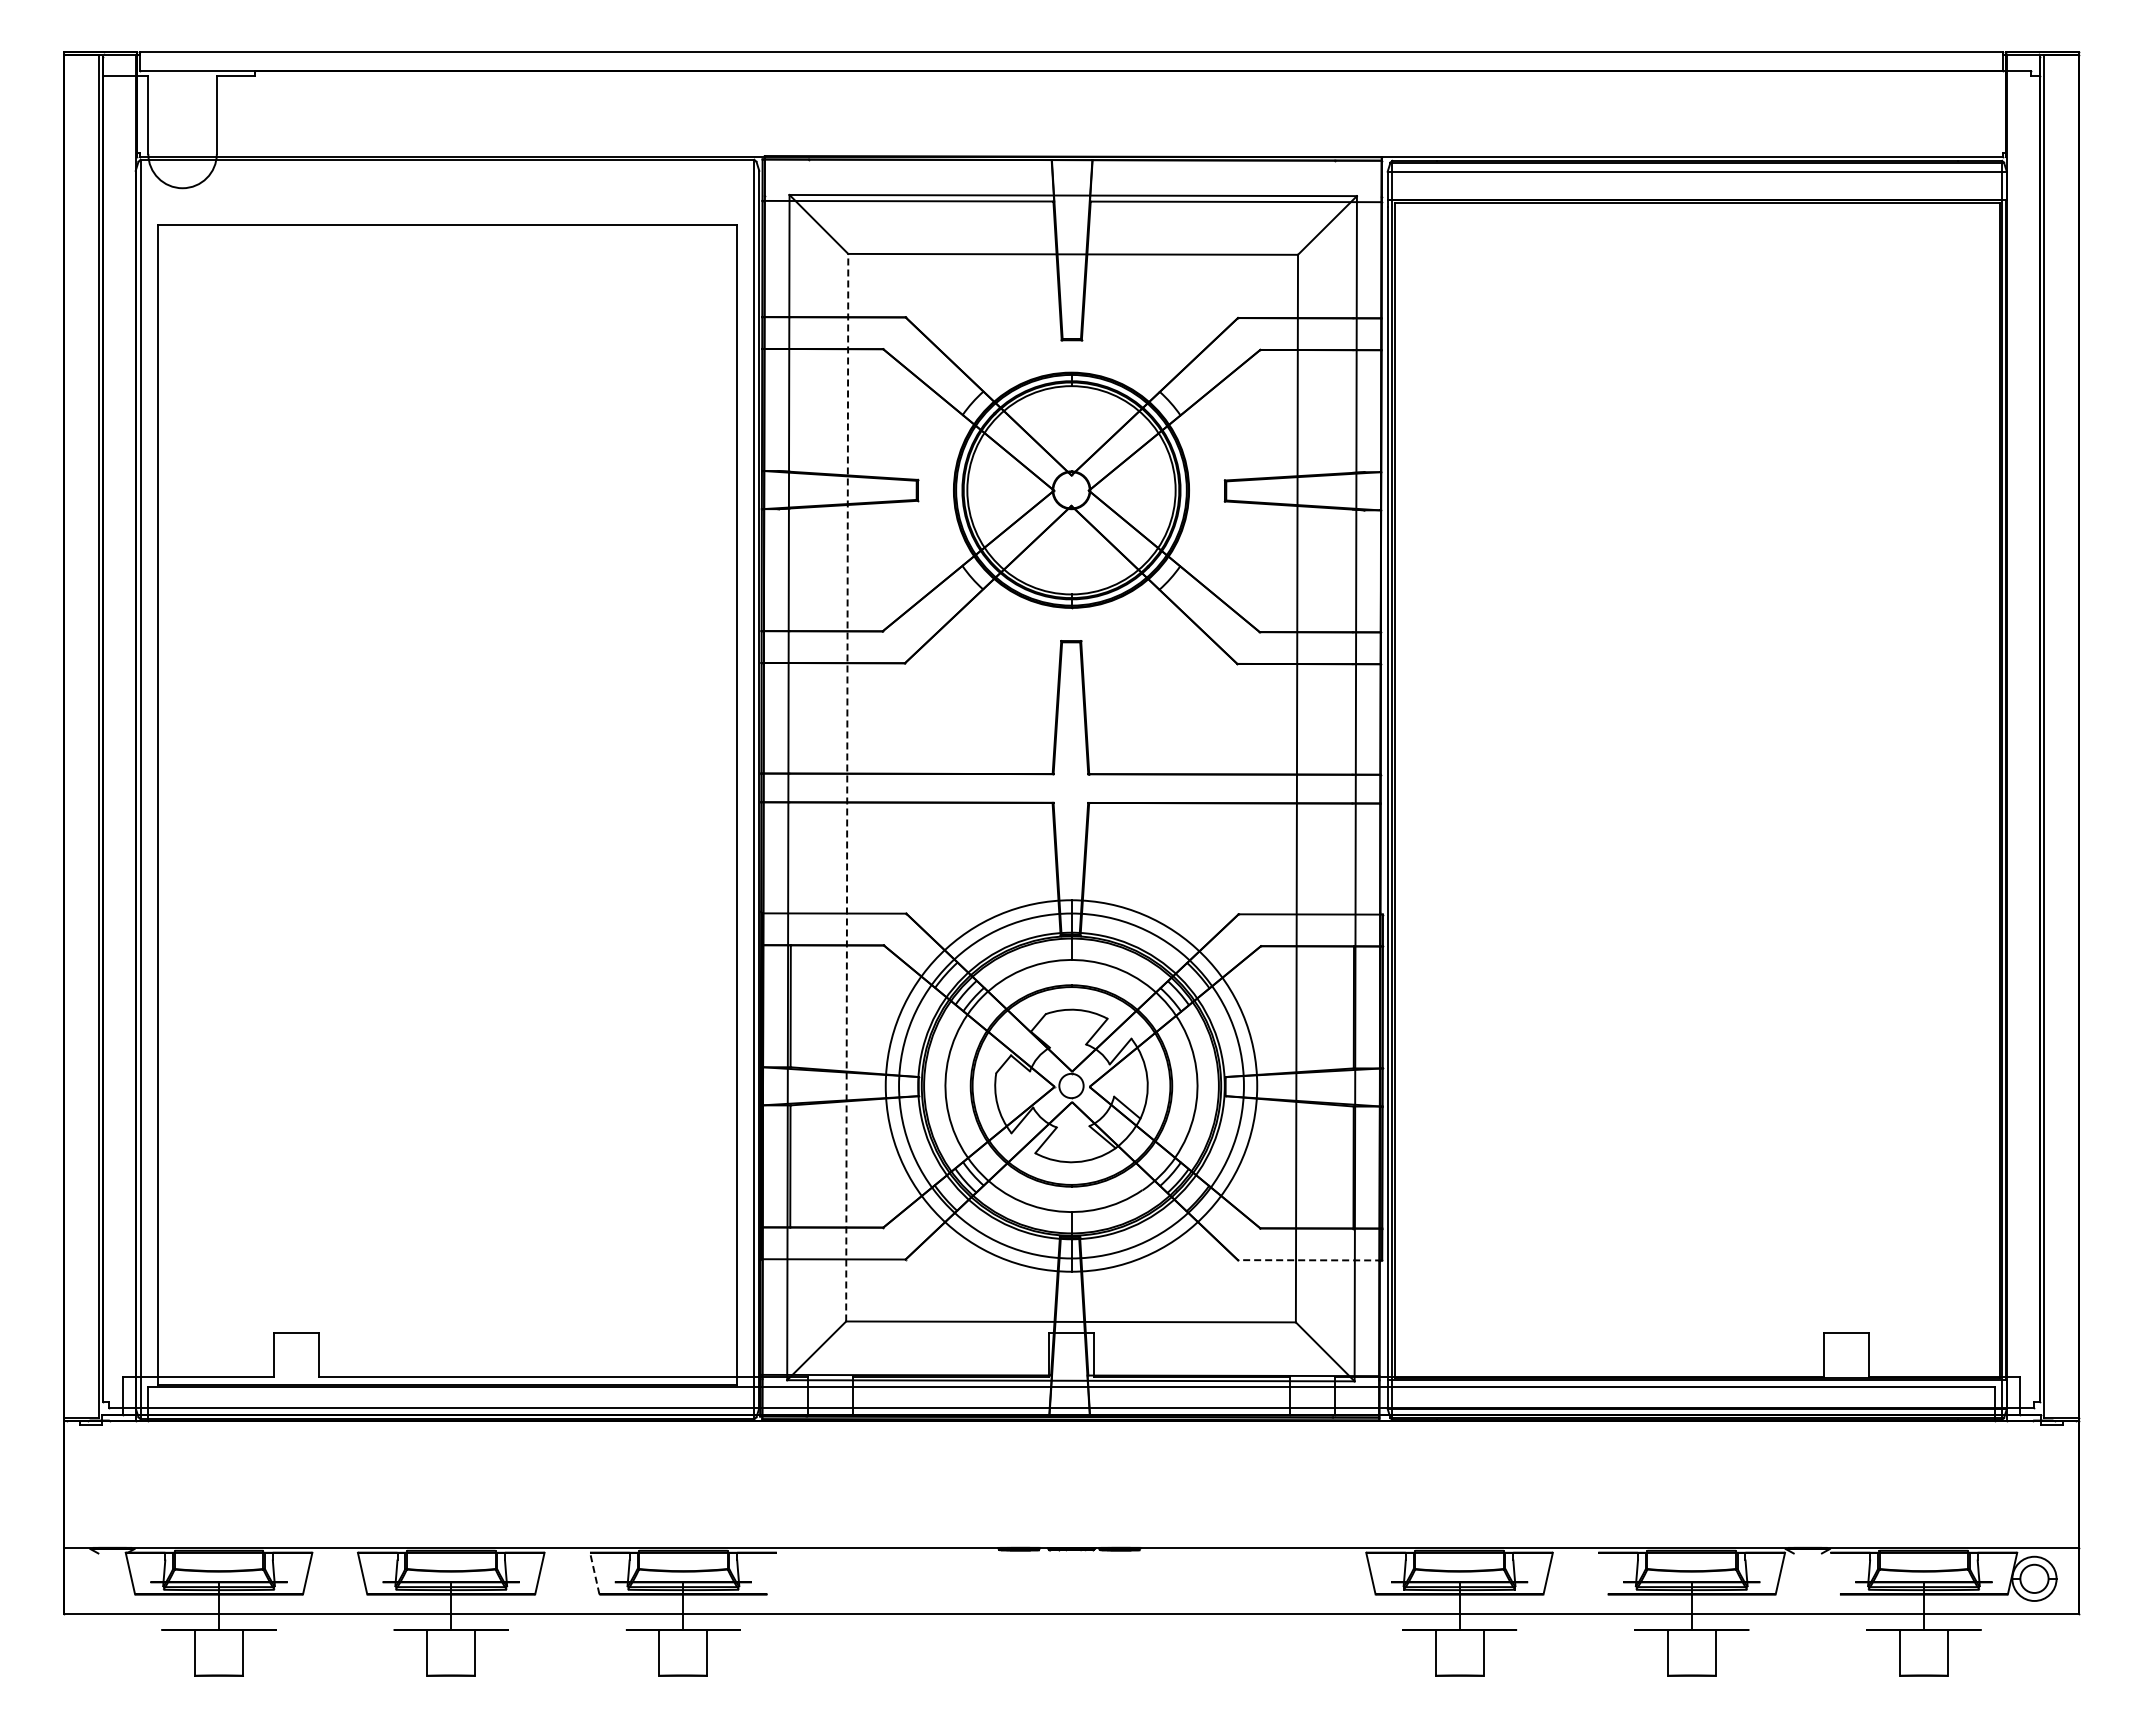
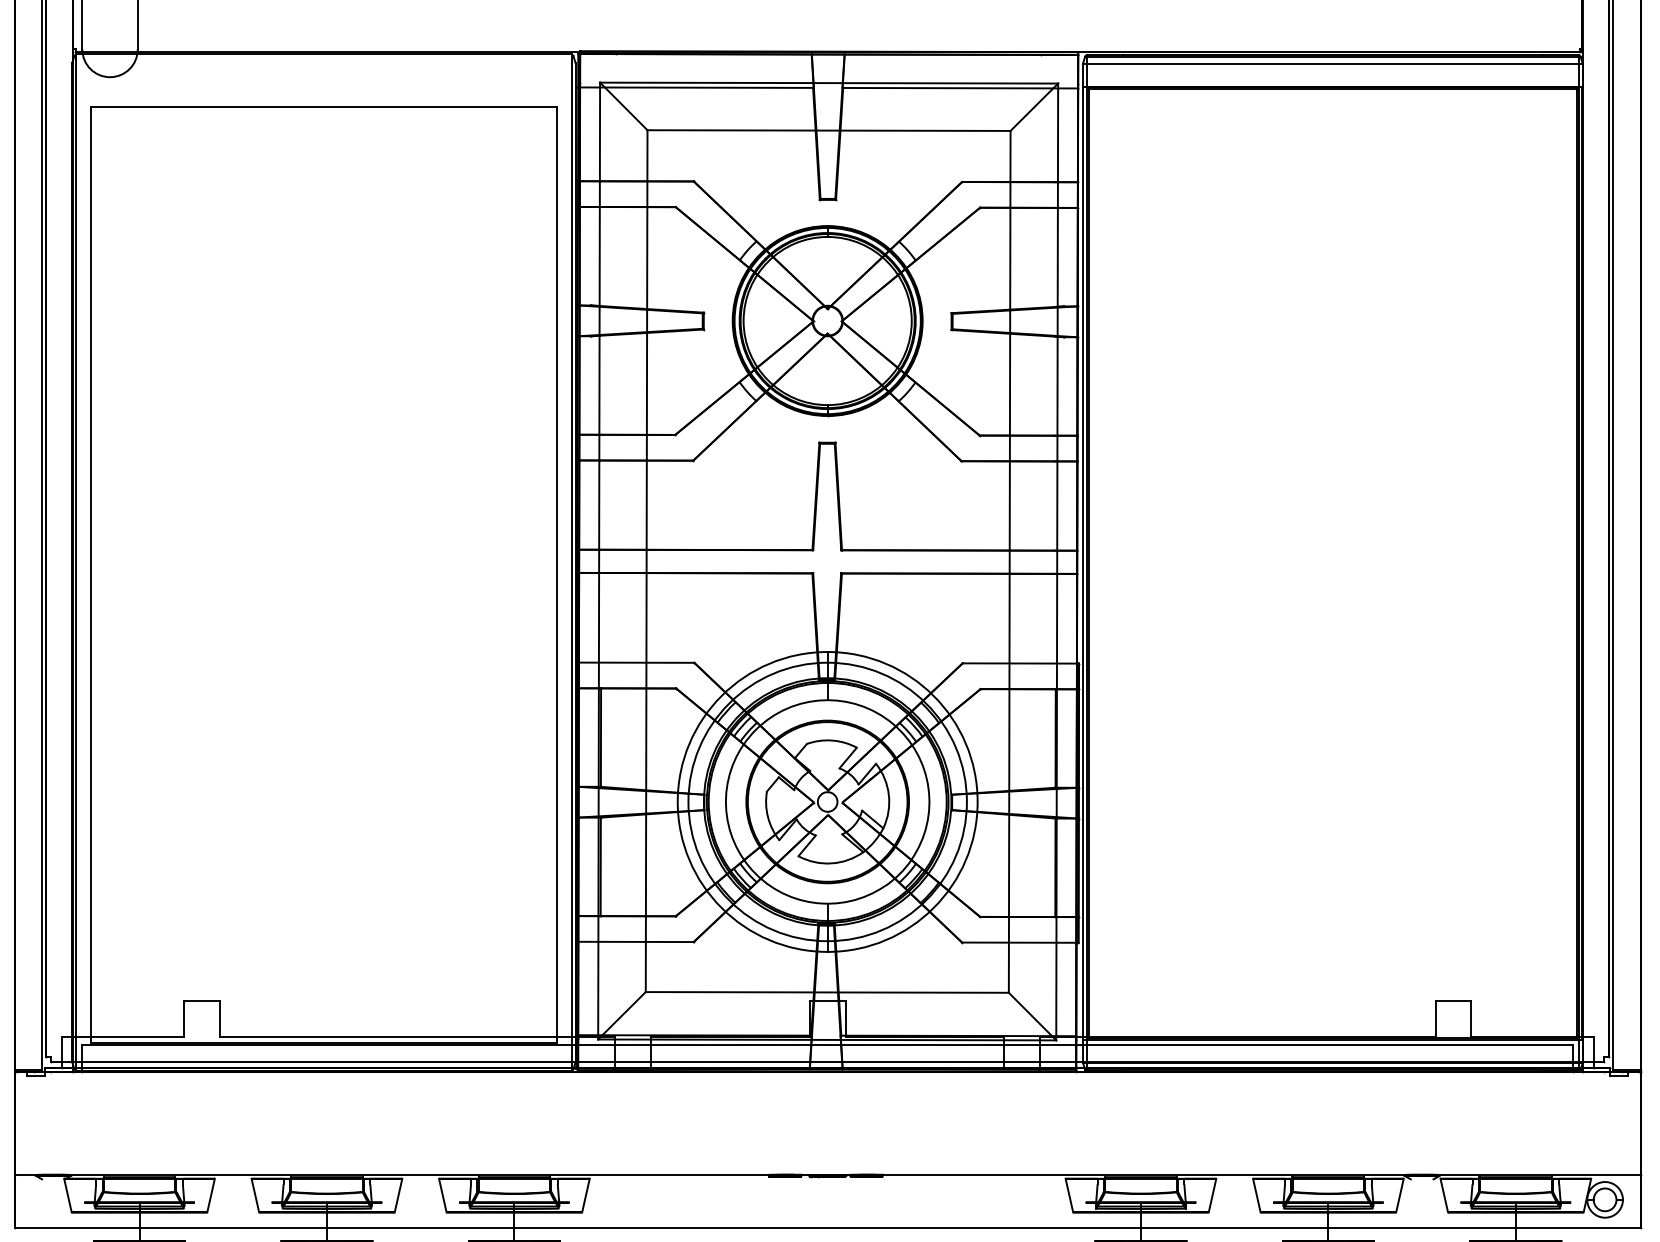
line: (847, 787) -> (646, 560), dashed -> solid
line: (1309, 1260) -> (1019, 942), dashed -> solid
line: (594, 1573) -> (442, 1195), dashed -> solid
line: (771, 1573) -> (585, 1195), added
line: (1602, 1573) -> (1256, 1195), added
line: (1834, 1573) -> (1443, 1195), added

